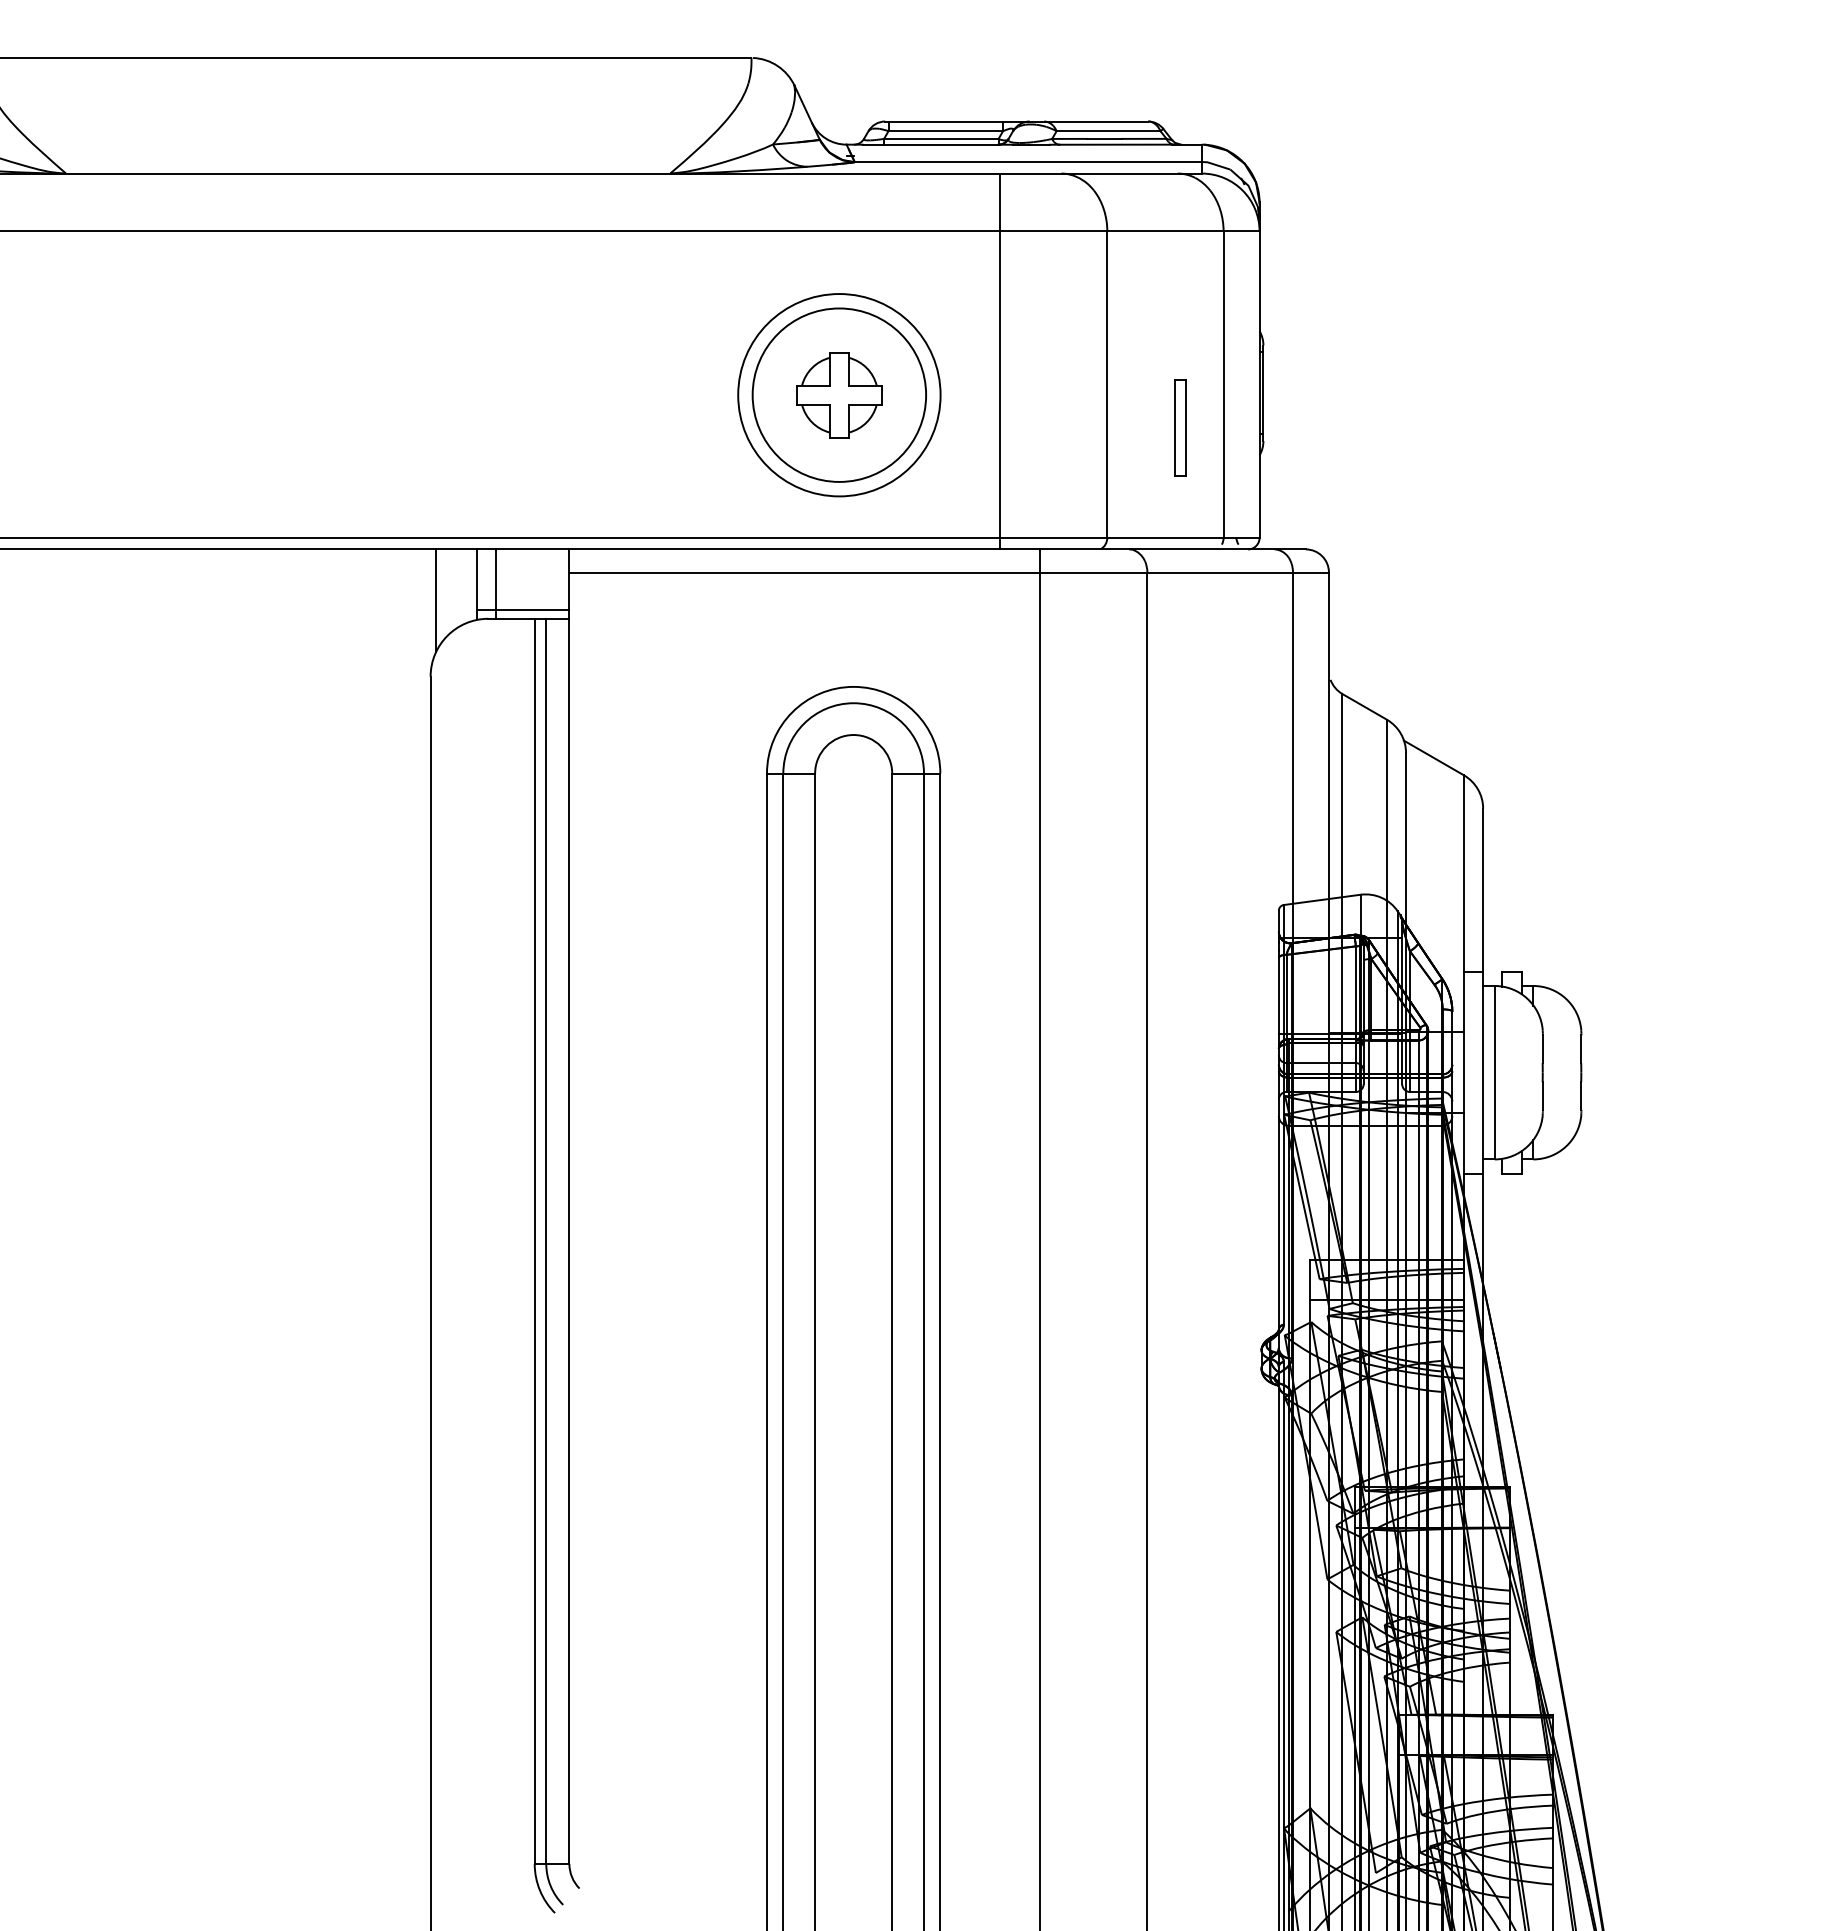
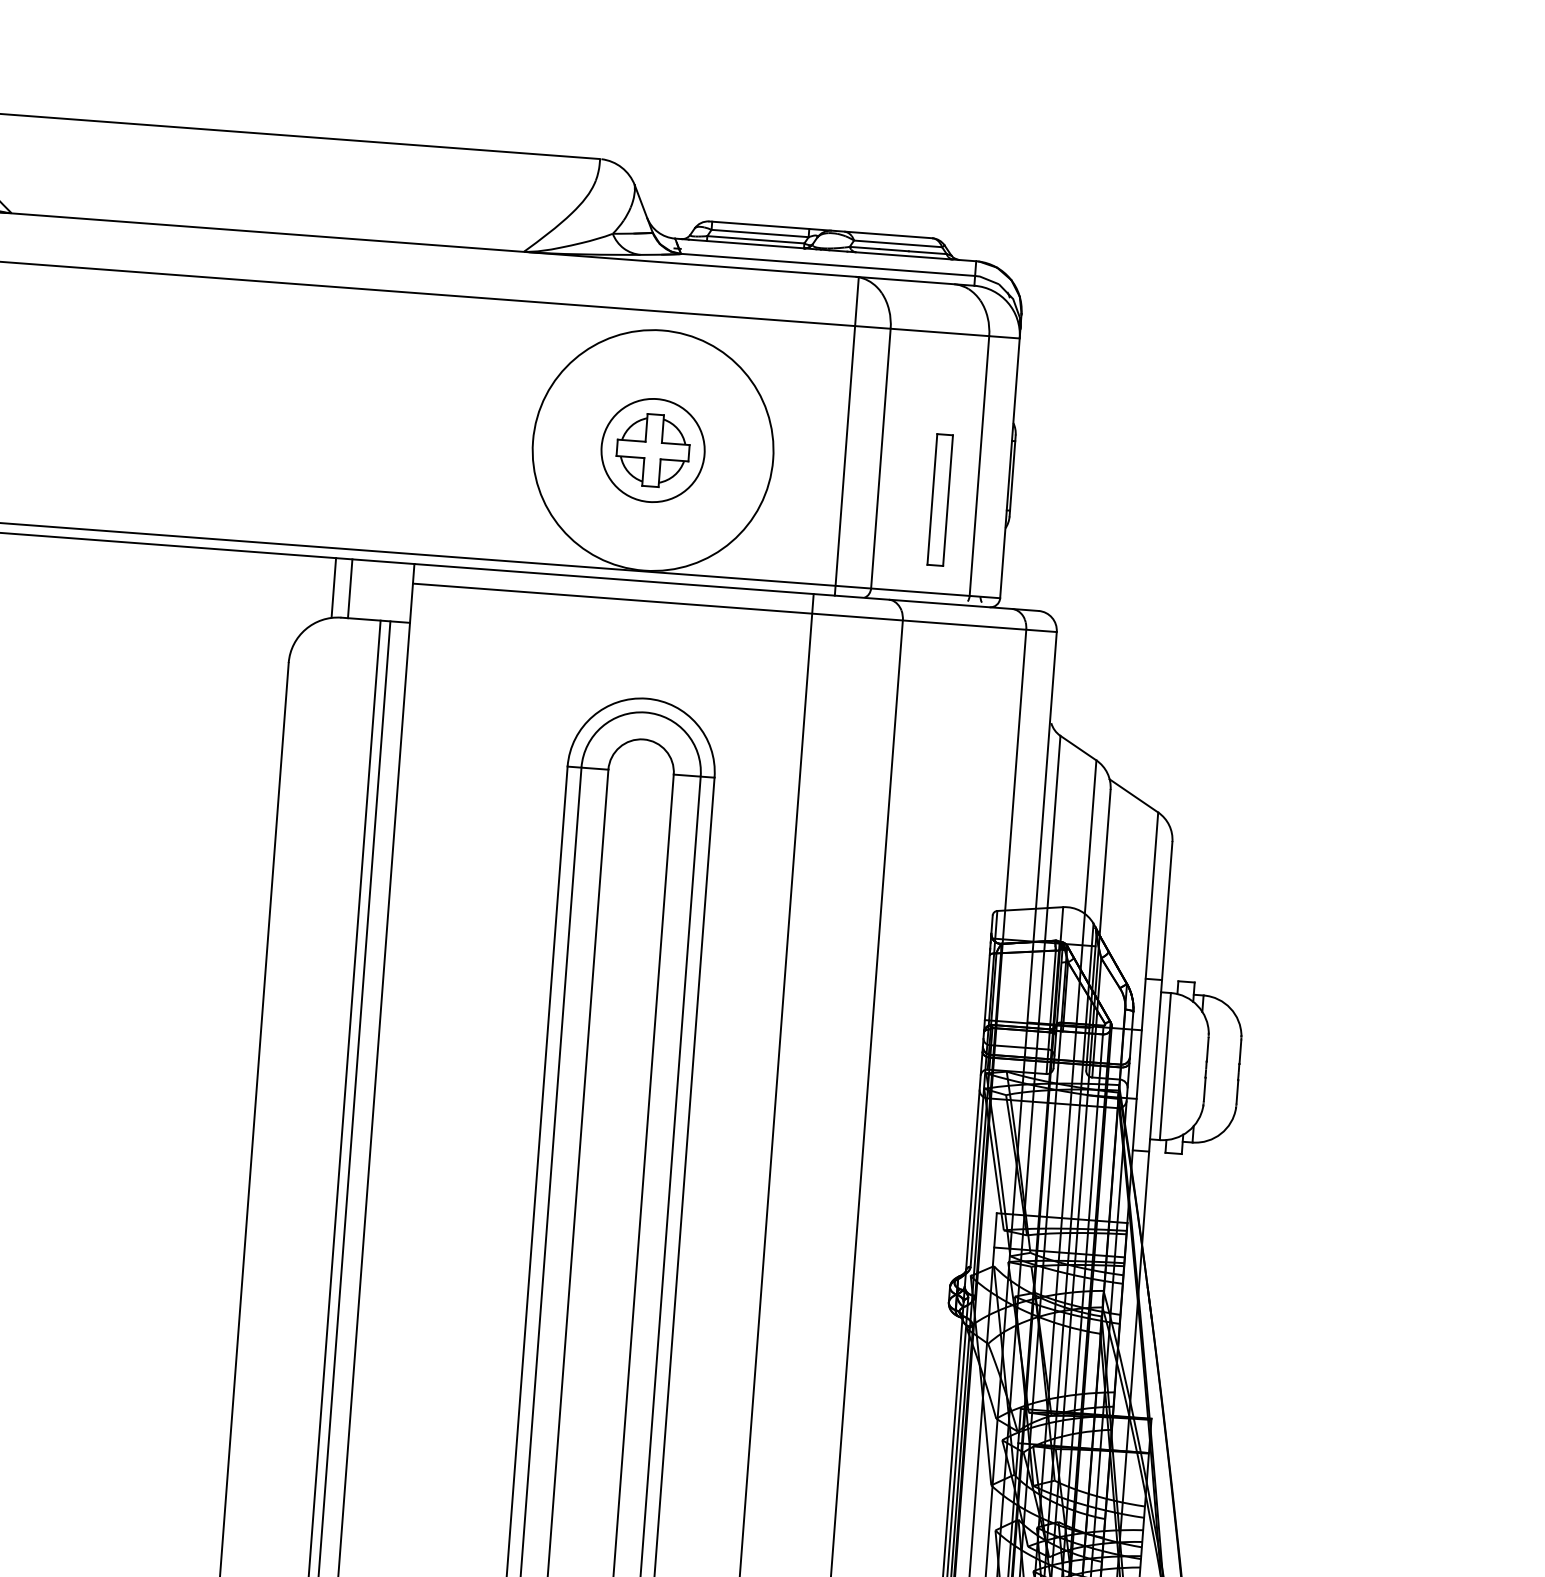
line: (1000, 361) -> (846, 436), moved
circle: (839, 394) -> (653, 449), size x0.7
circle: (839, 395) -> (653, 450), size x1.4
part: (1180, 427) -> (940, 499), size x1.6
line: (436, 600) -> (298, 598), removed
line: (522, 610) -> (370, 612), removed

